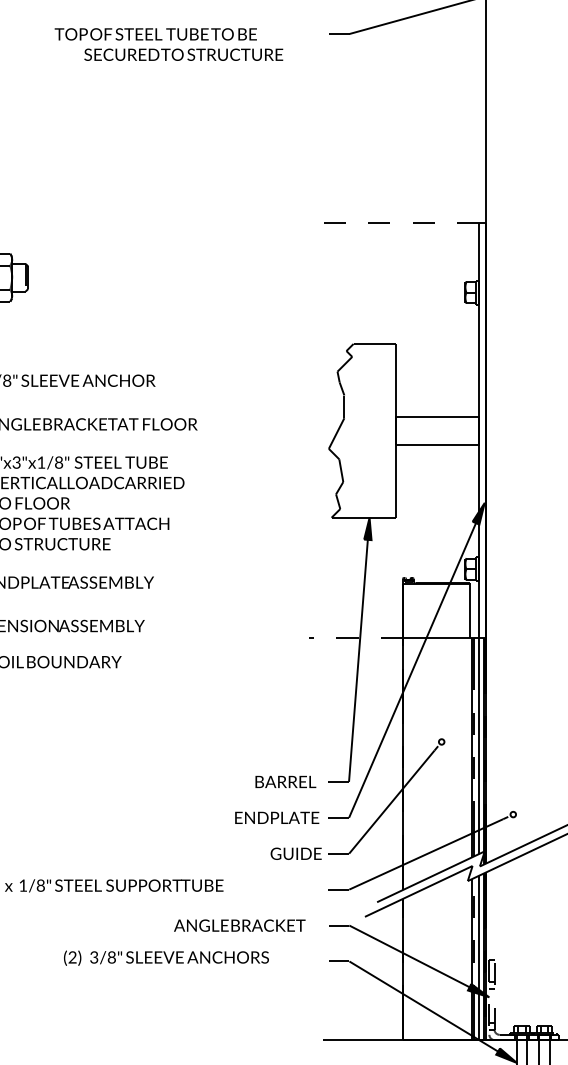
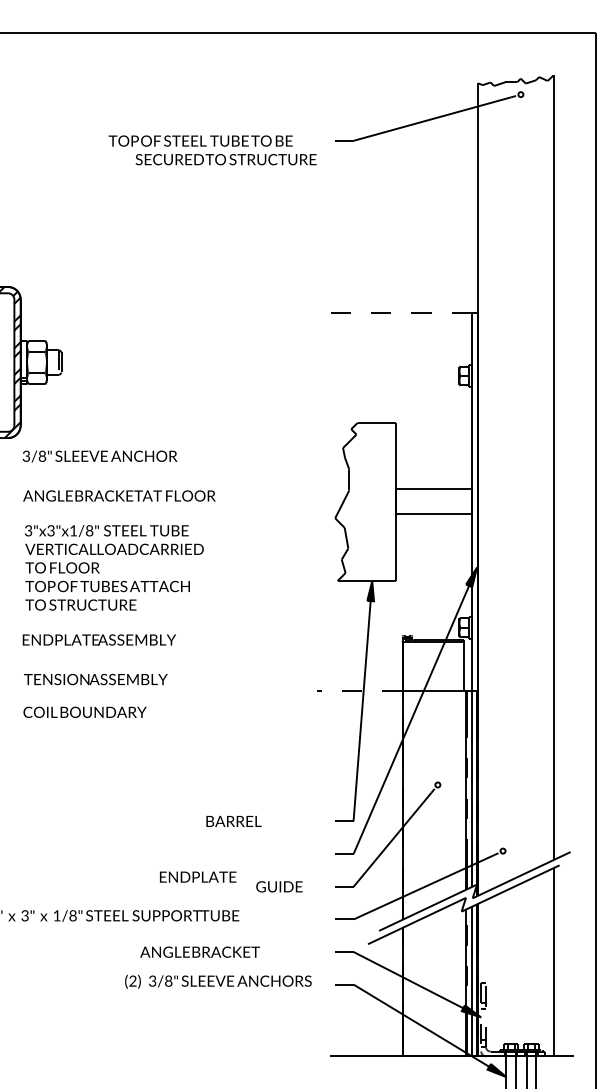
text: (168, 44) -> (212, 150), moved
text: (285, 782) -> (233, 821), moved
text: (277, 817) -> (198, 876), moved
text: (296, 853) -> (279, 886), moved
text: (239, 924) -> (199, 951), moved
text: (166, 957) -> (218, 981), moved

